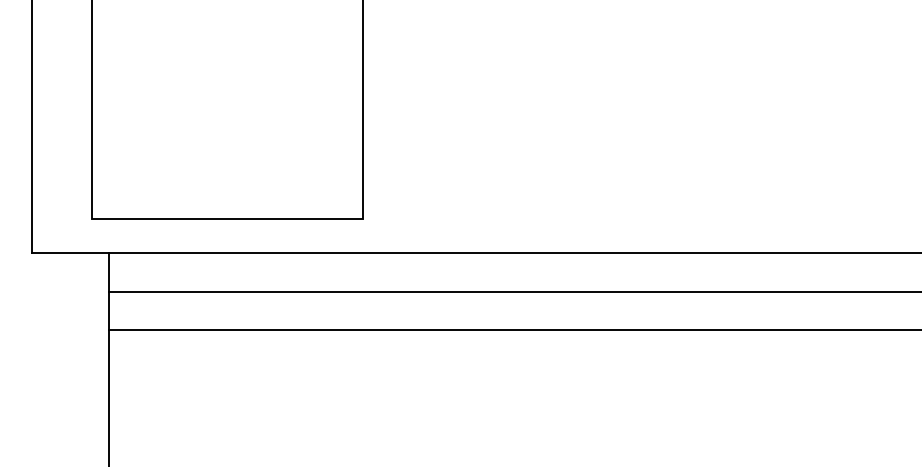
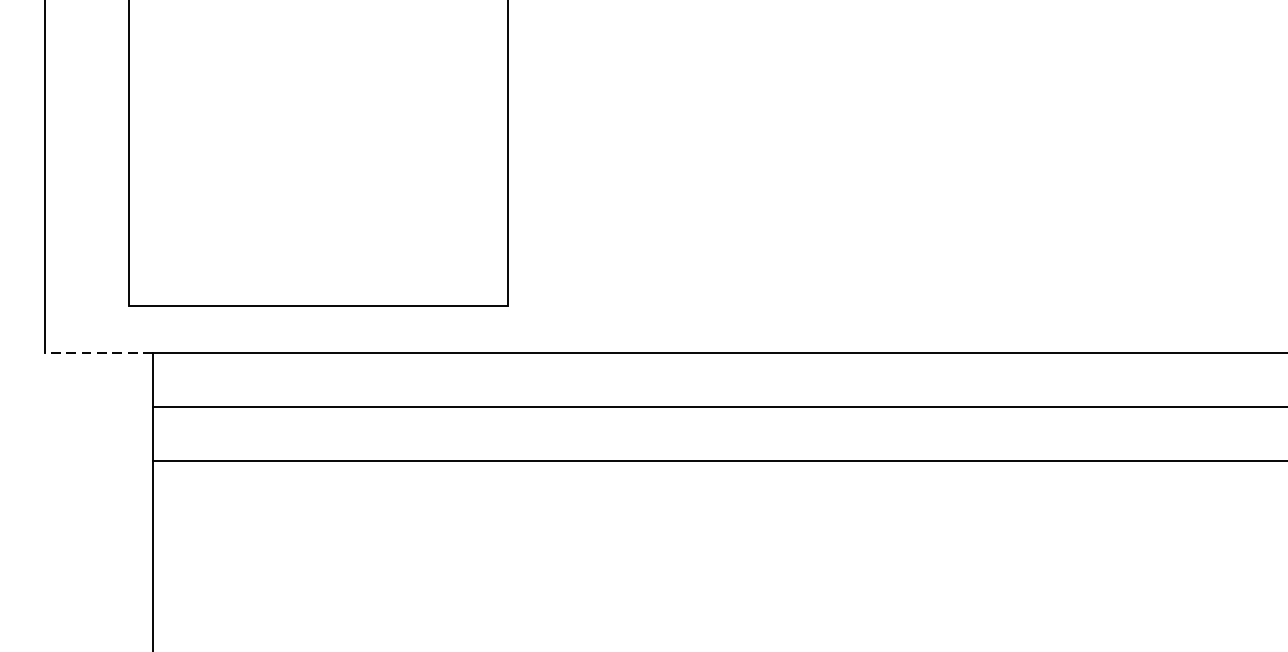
line: (70, 252) -> (98, 352), solid -> dashed

